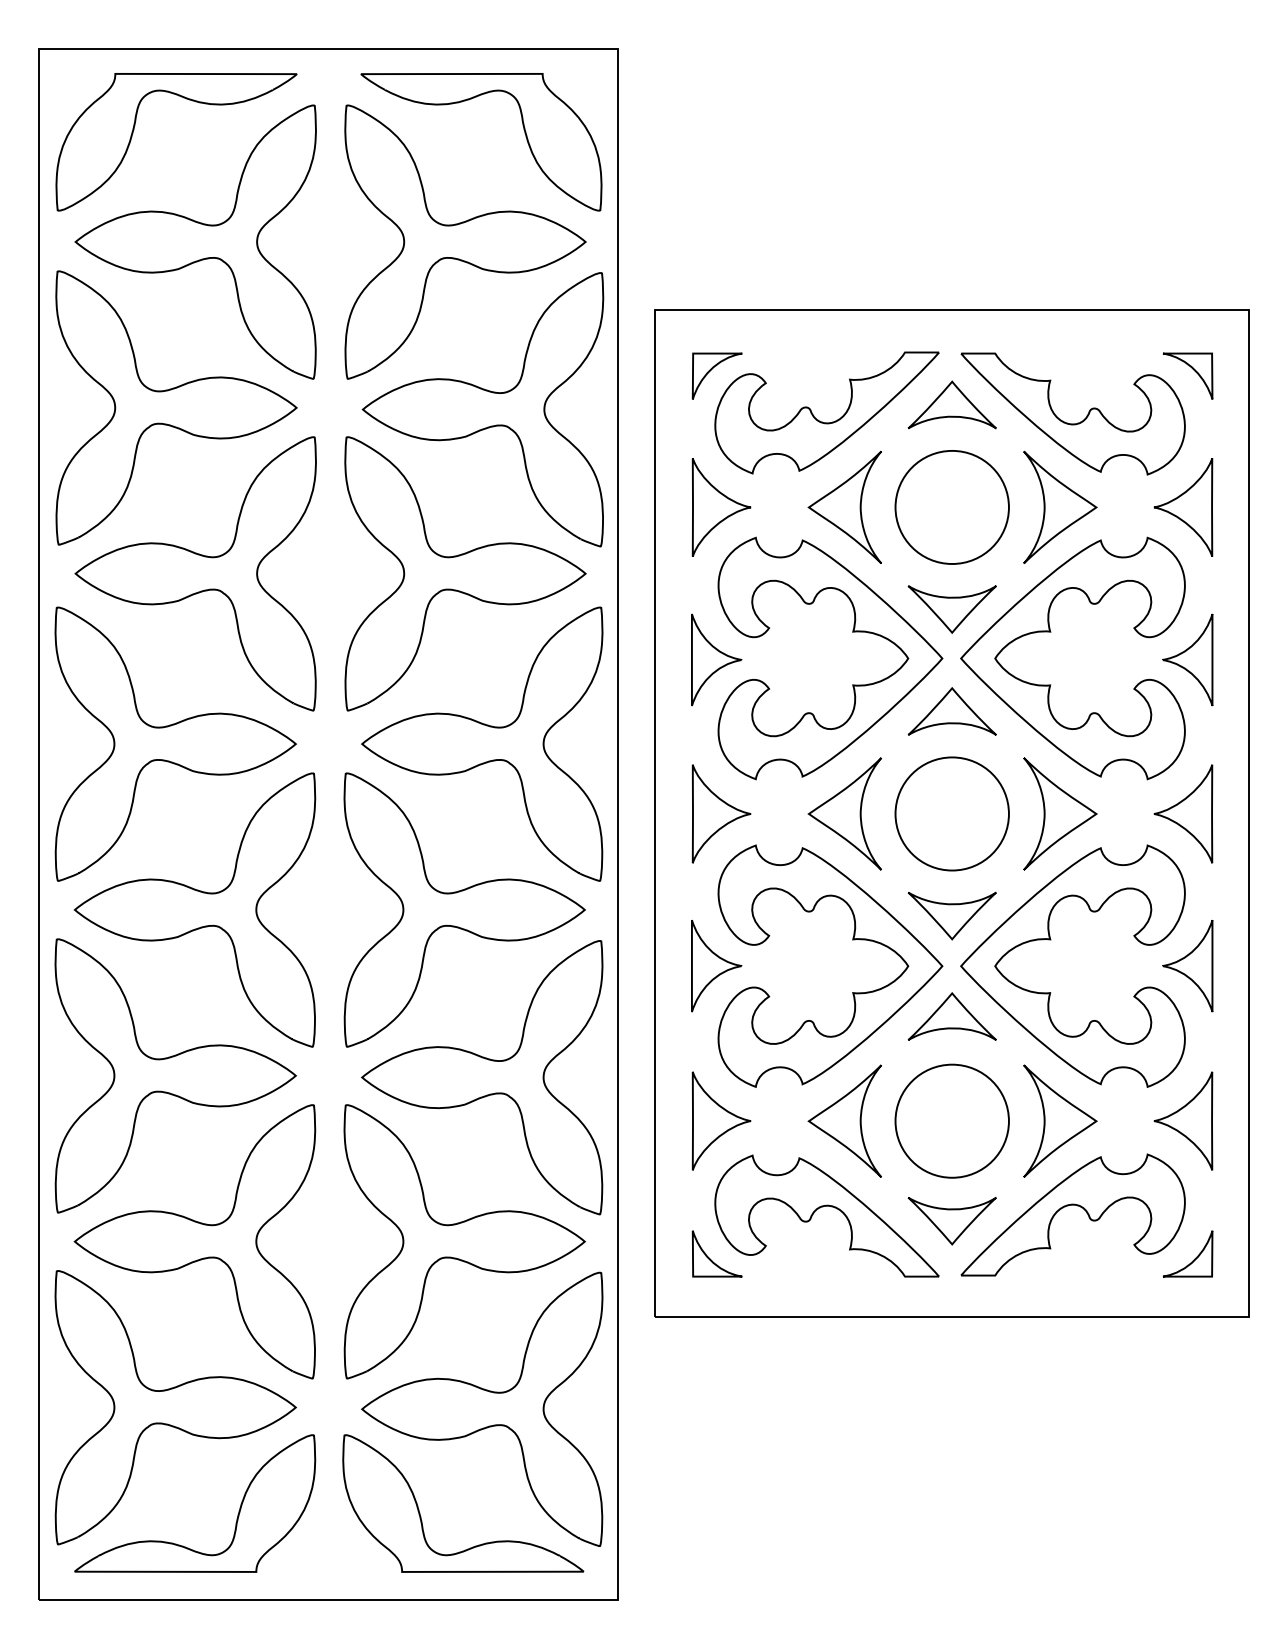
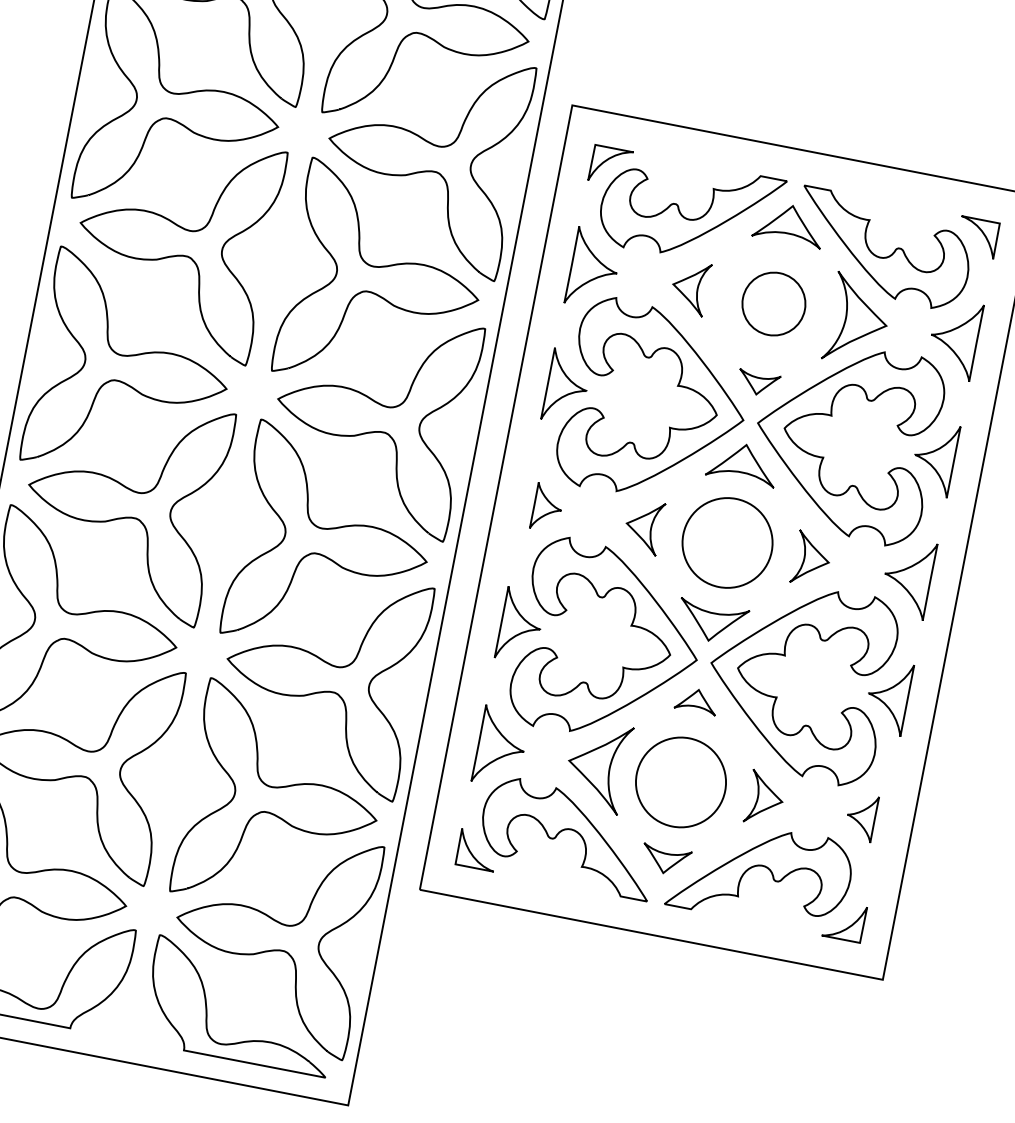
part: (844, 506) -> (690, 287), size x0.6
part: (951, 507) -> (773, 304), size x0.7
part: (951, 609) -> (757, 383), size x0.6
part: (721, 813) -> (547, 507), size x0.6
part: (844, 813) -> (643, 526), size x0.6
part: (1060, 813) -> (812, 559), size x0.6
part: (951, 1016) -> (696, 700), size x0.6
part: (1060, 1120) -> (765, 798), size x0.6
part: (1183, 1120) -> (861, 816), size x0.6
part: (951, 1221) -> (665, 860), size x0.7

